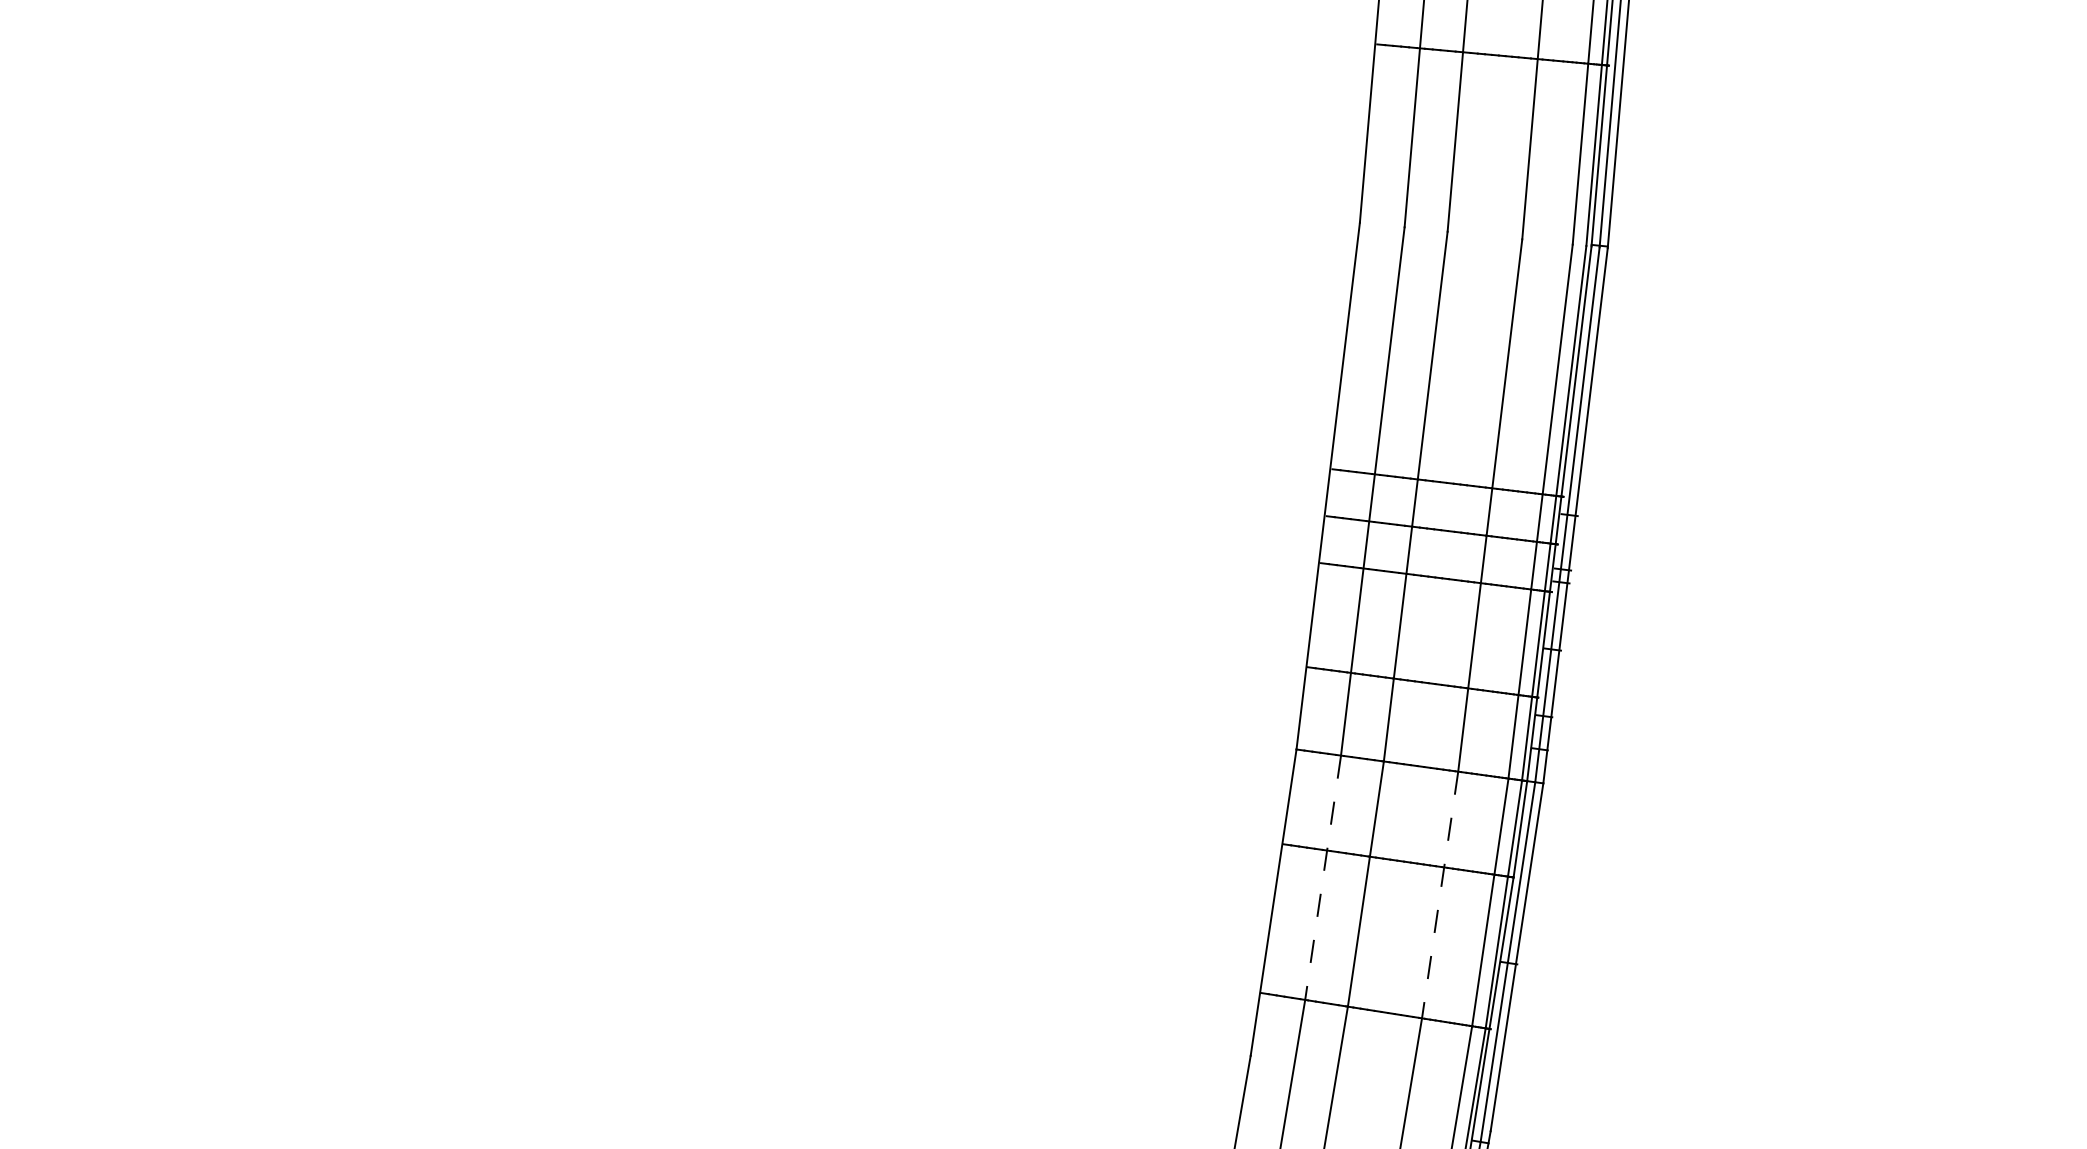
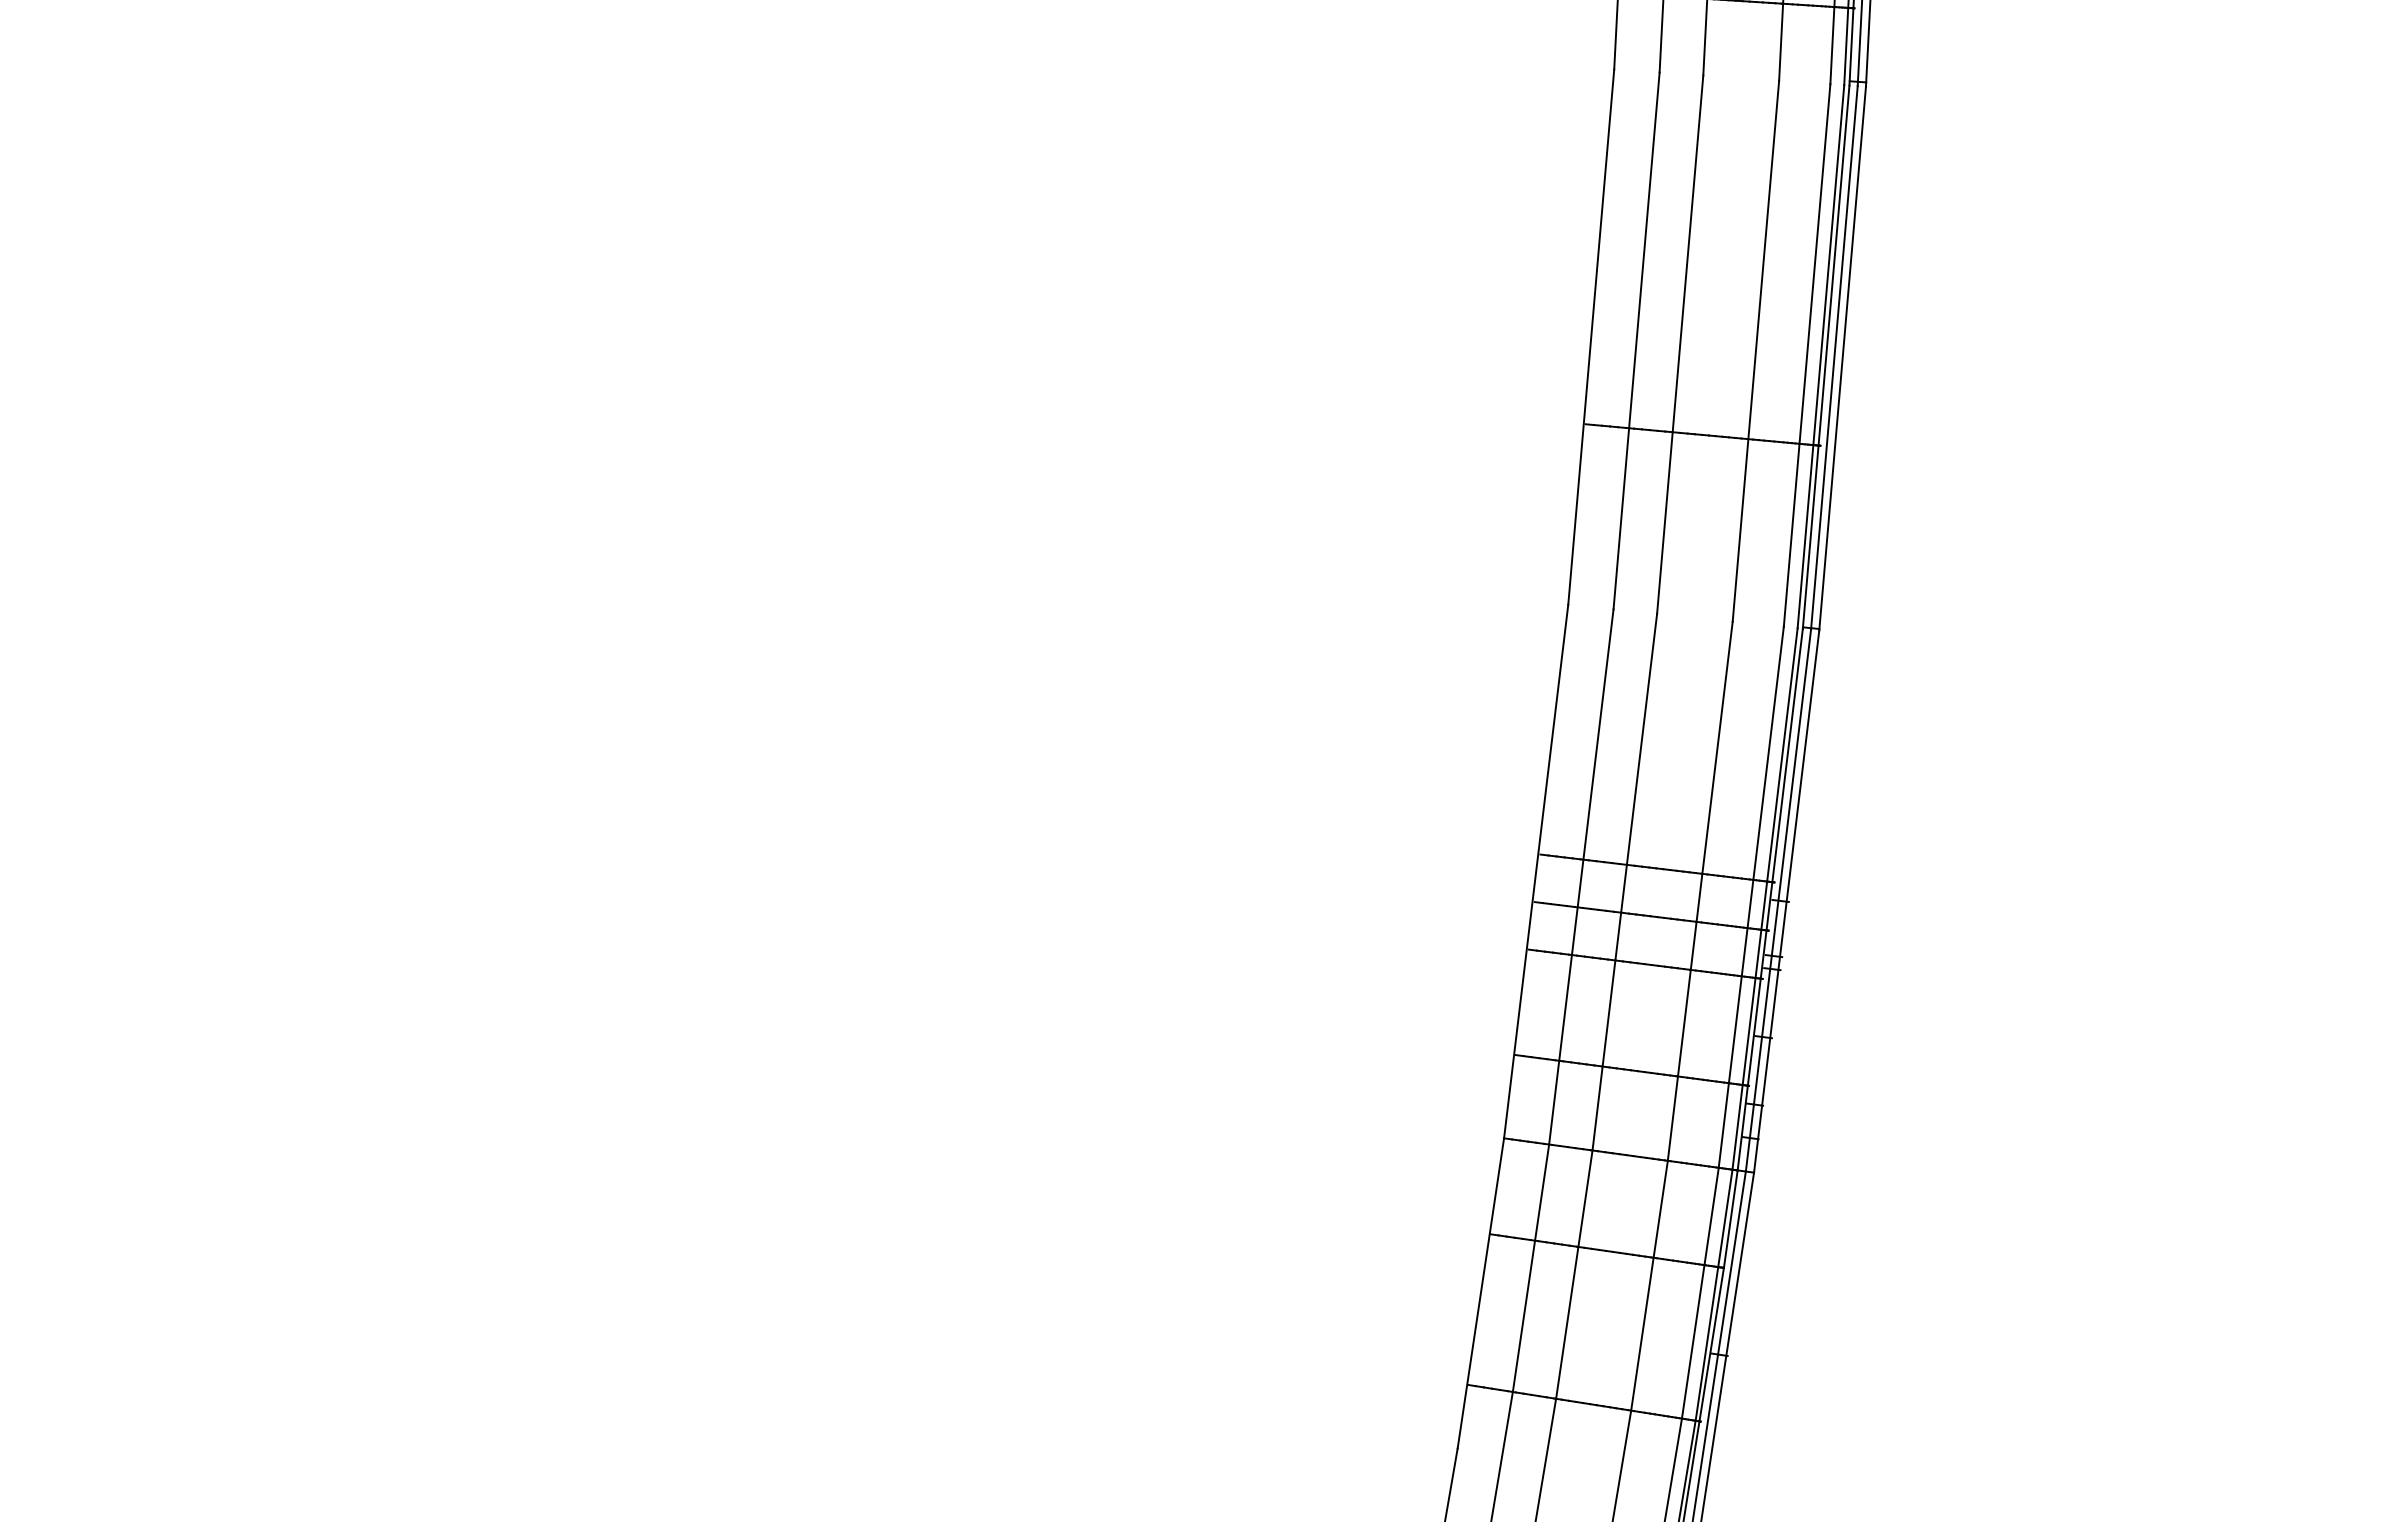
line: (1322, 878) -> (1530, 1268), dashed -> solid
line: (1440, 895) -> (1649, 1286), dashed -> solid

